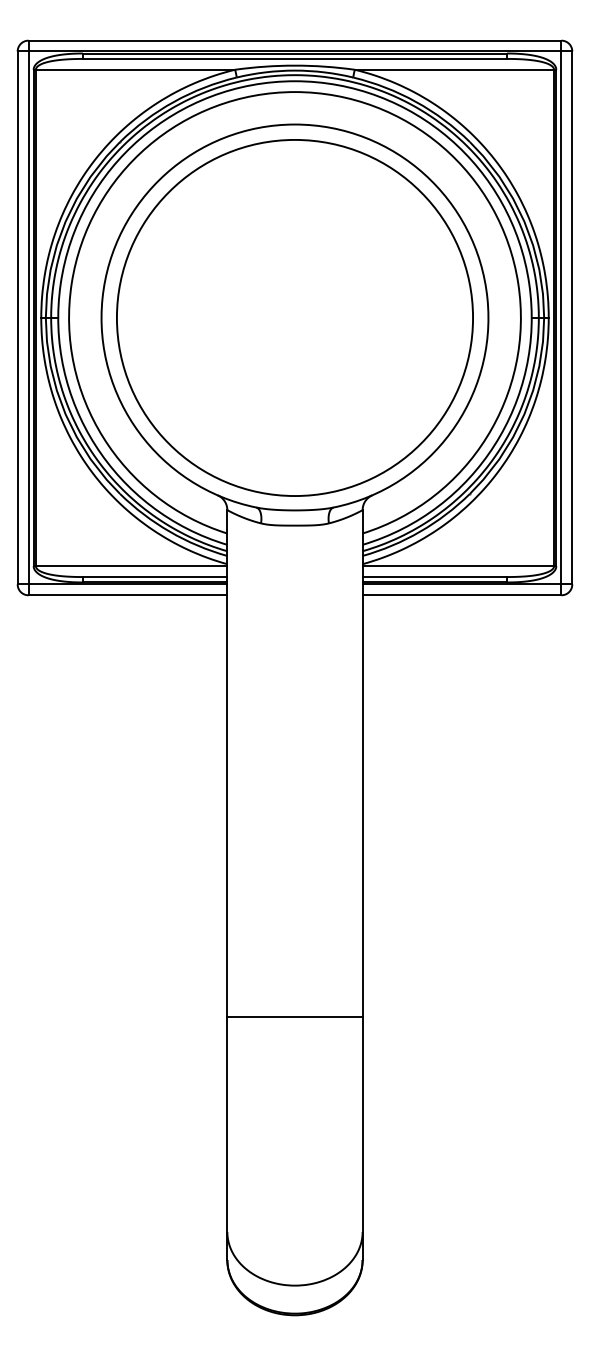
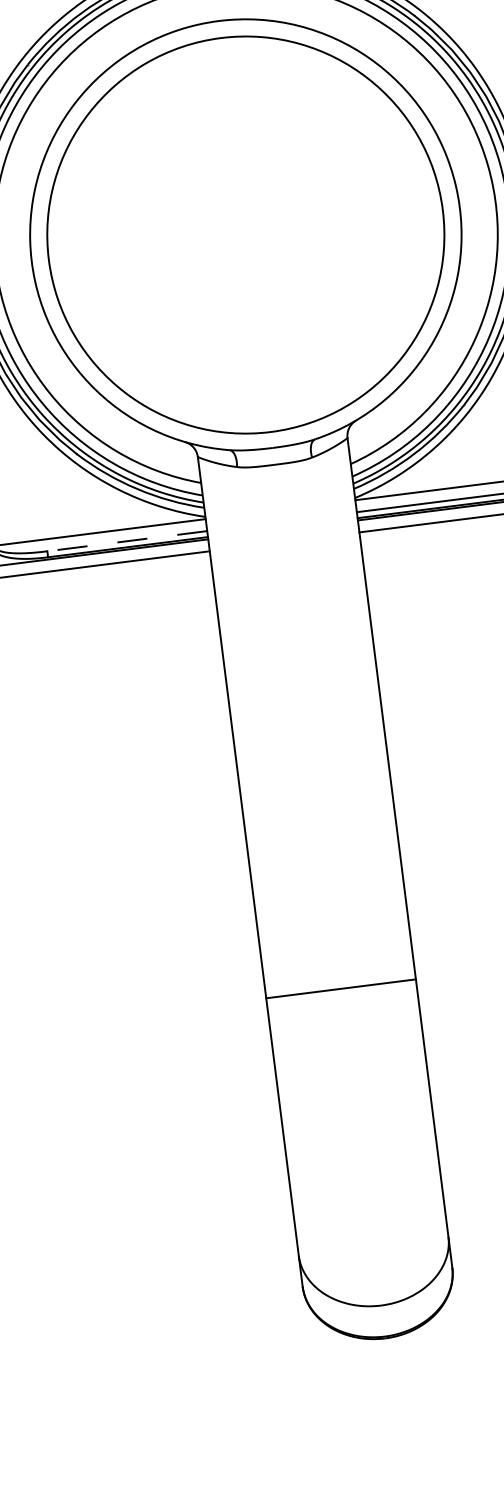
line: (154, 577) -> (126, 541), solid -> dashed
line: (294, 1017) -> (340, 989), moved

